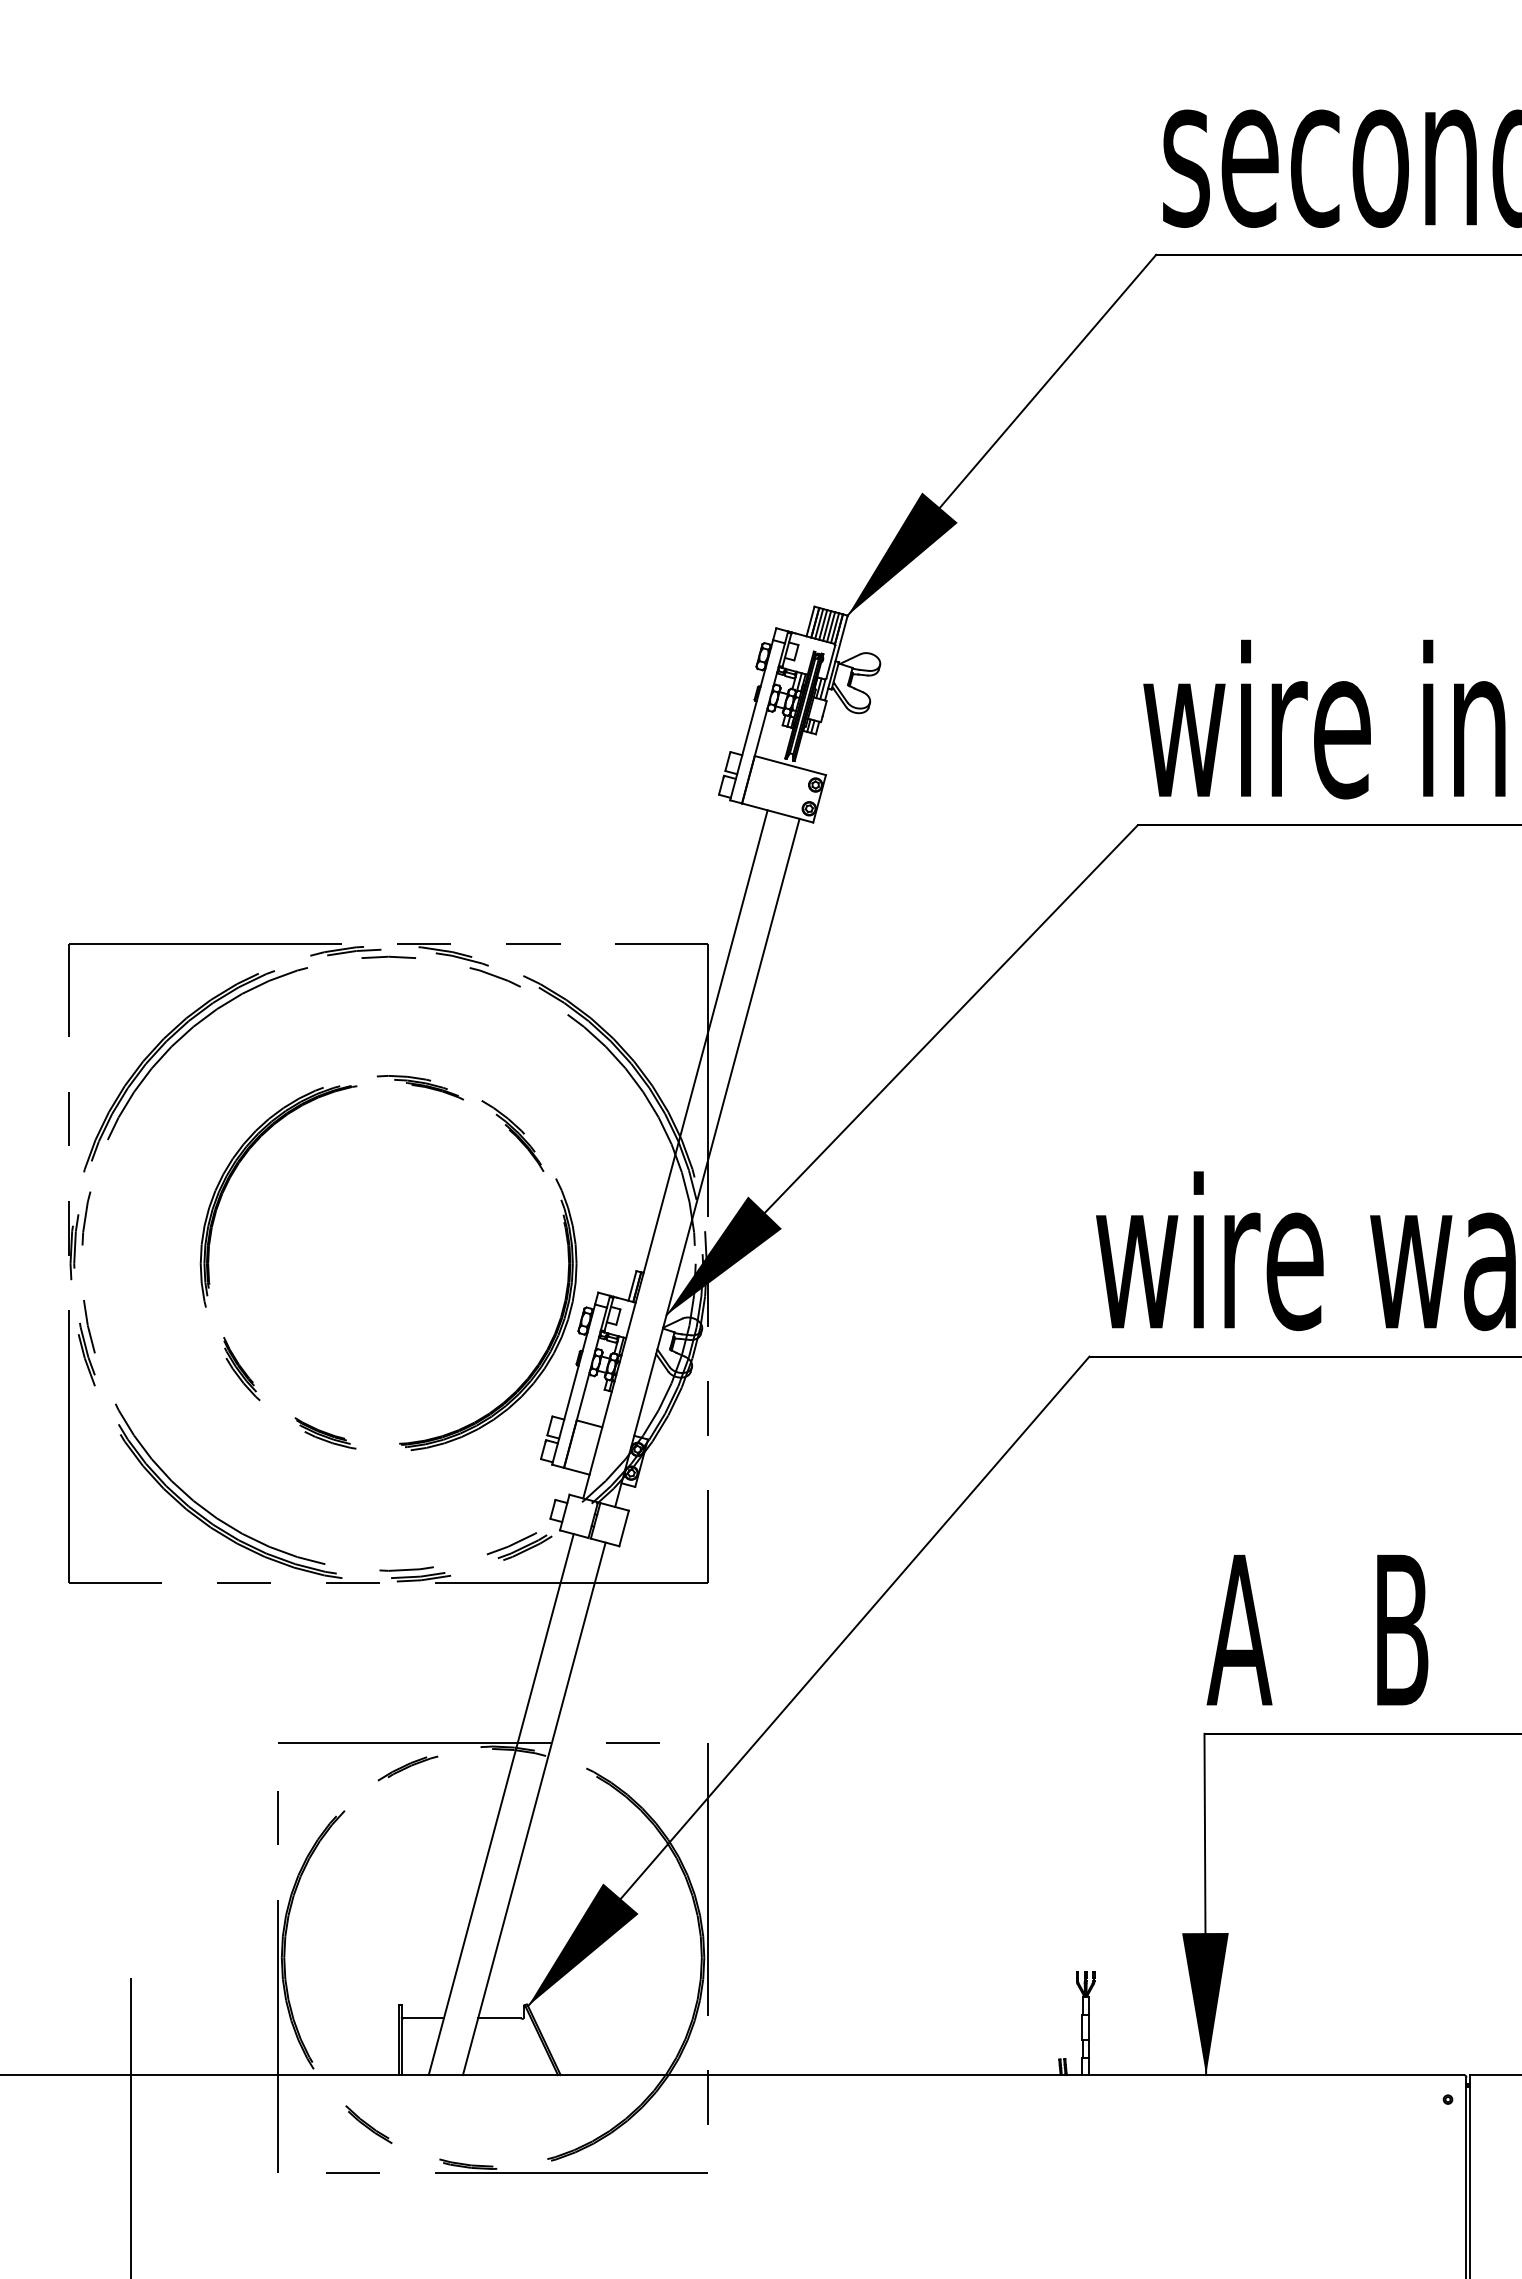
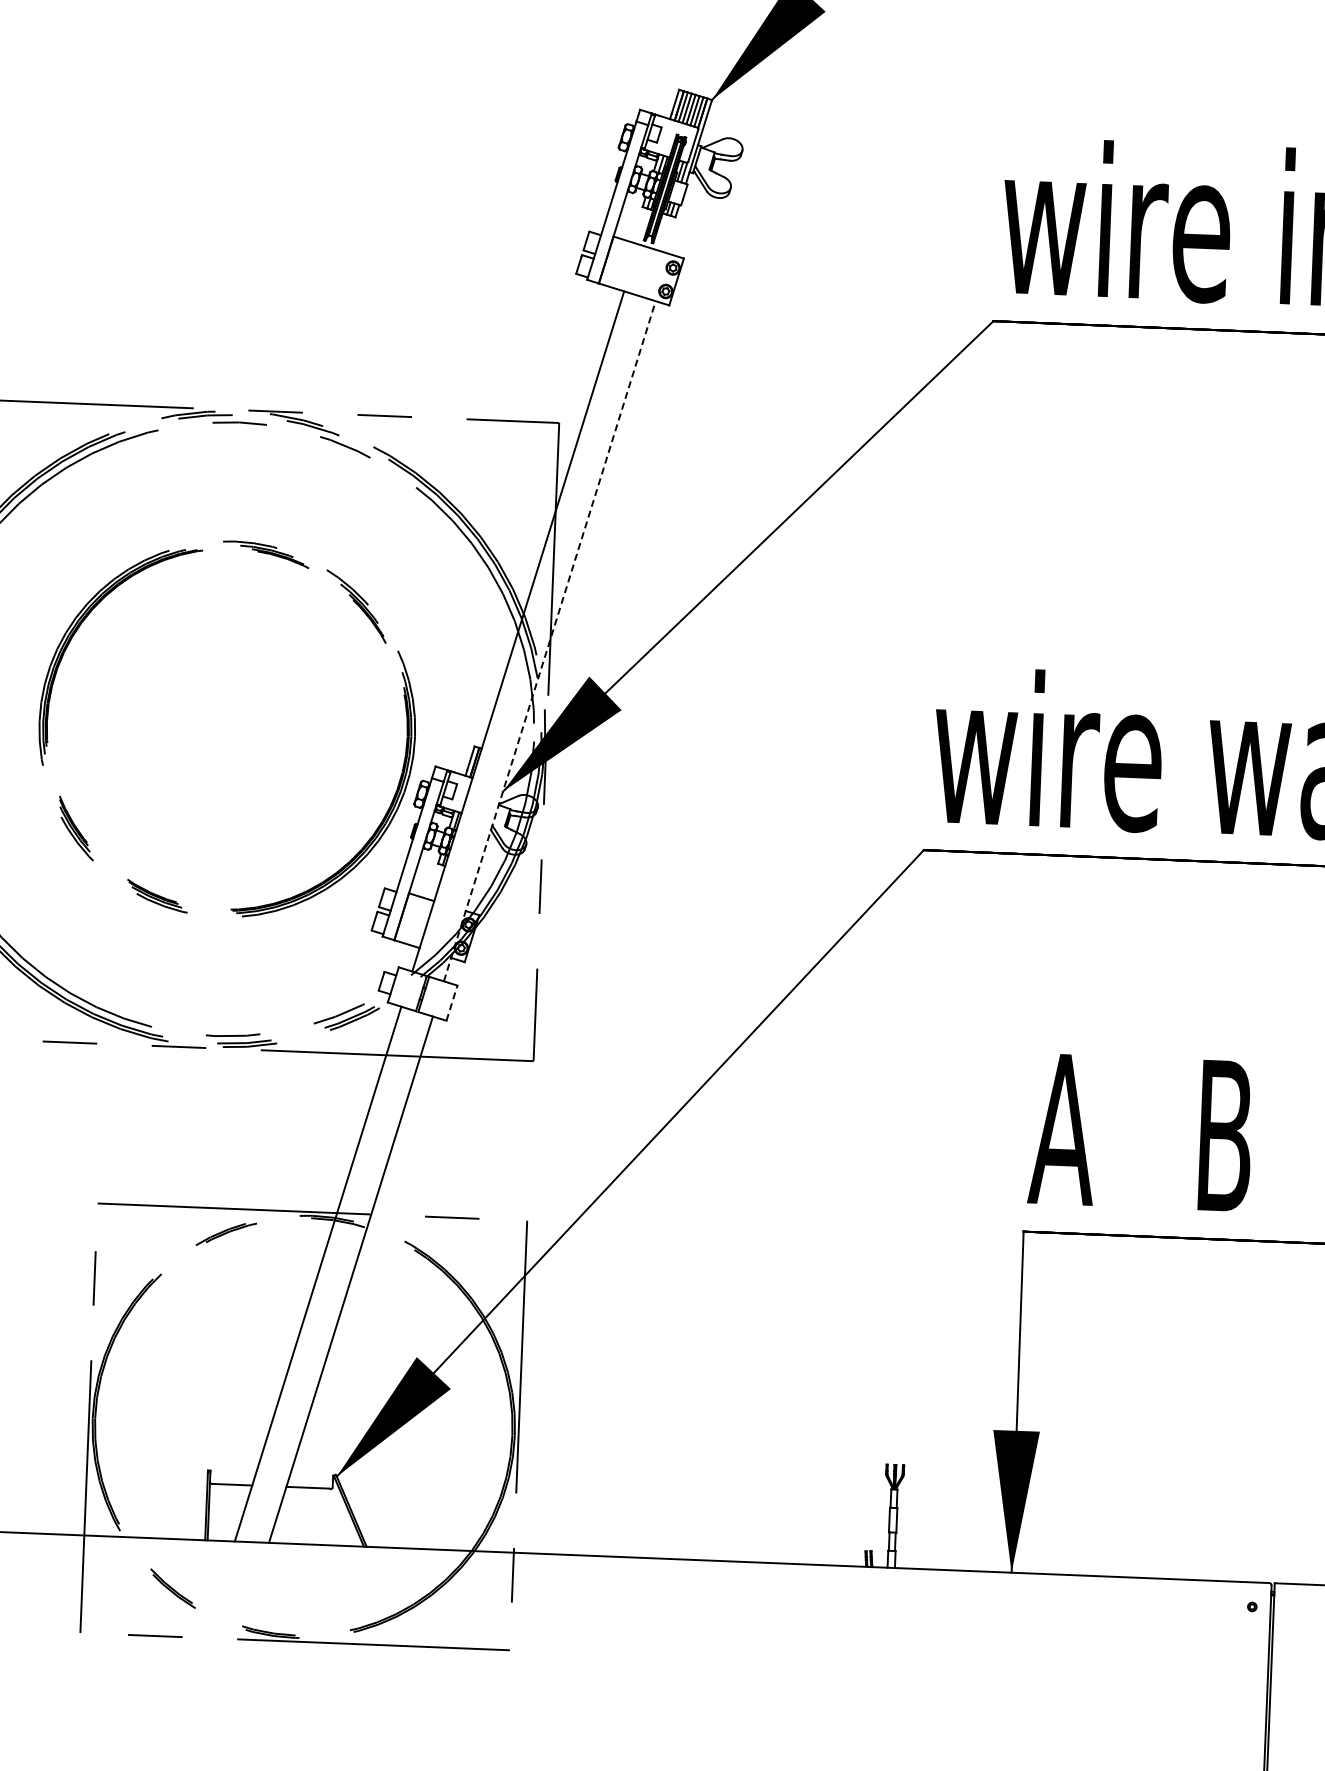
line: (707, 1162) -> (549, 640), solid -> dashed
line: (624, 1527) -> (452, 1002), solid -> dashed

